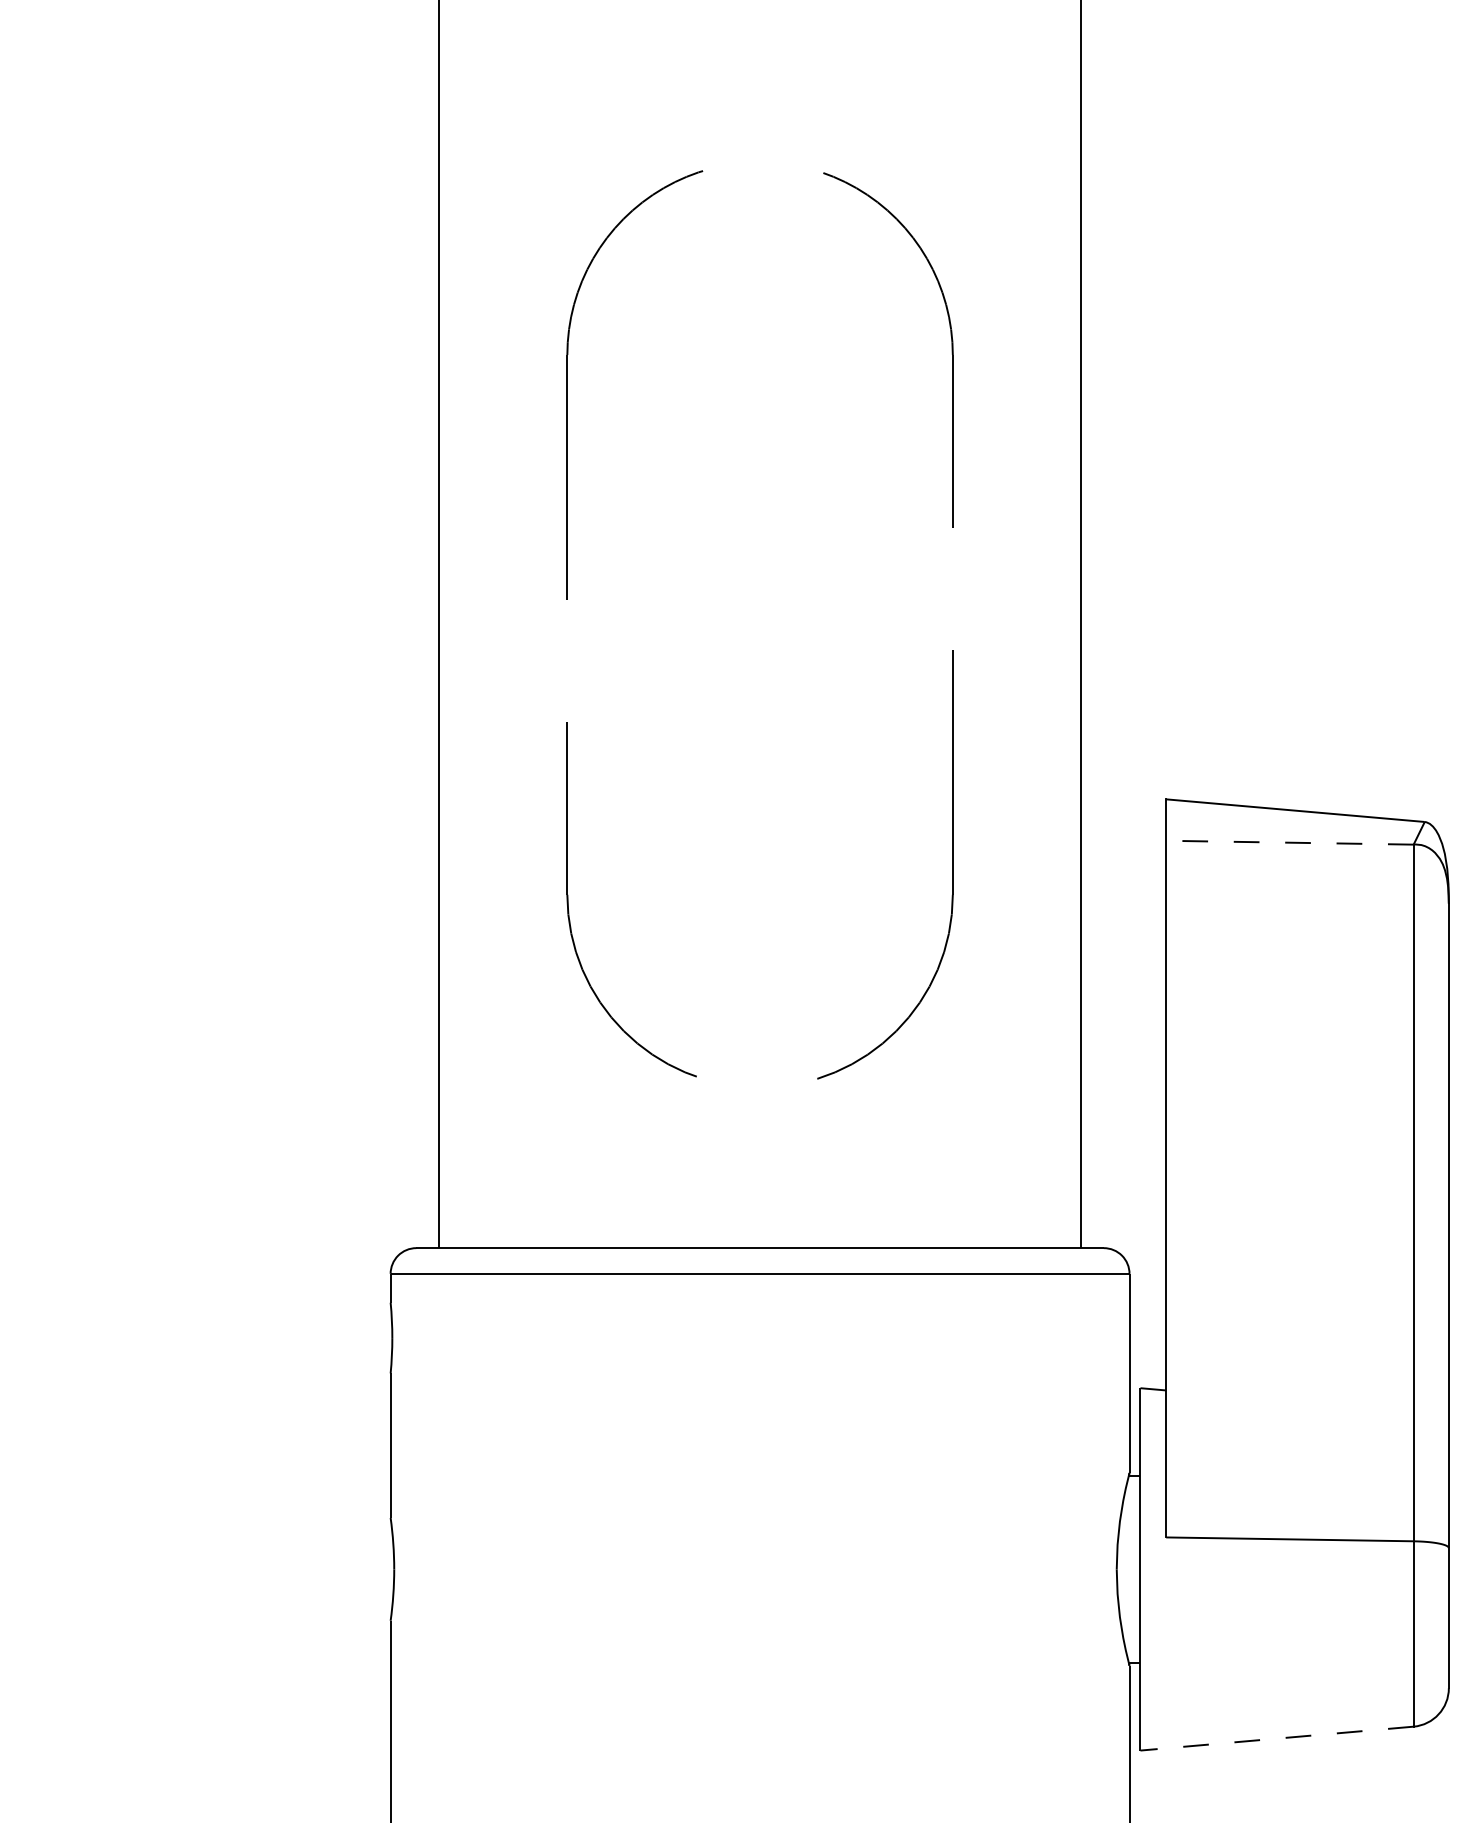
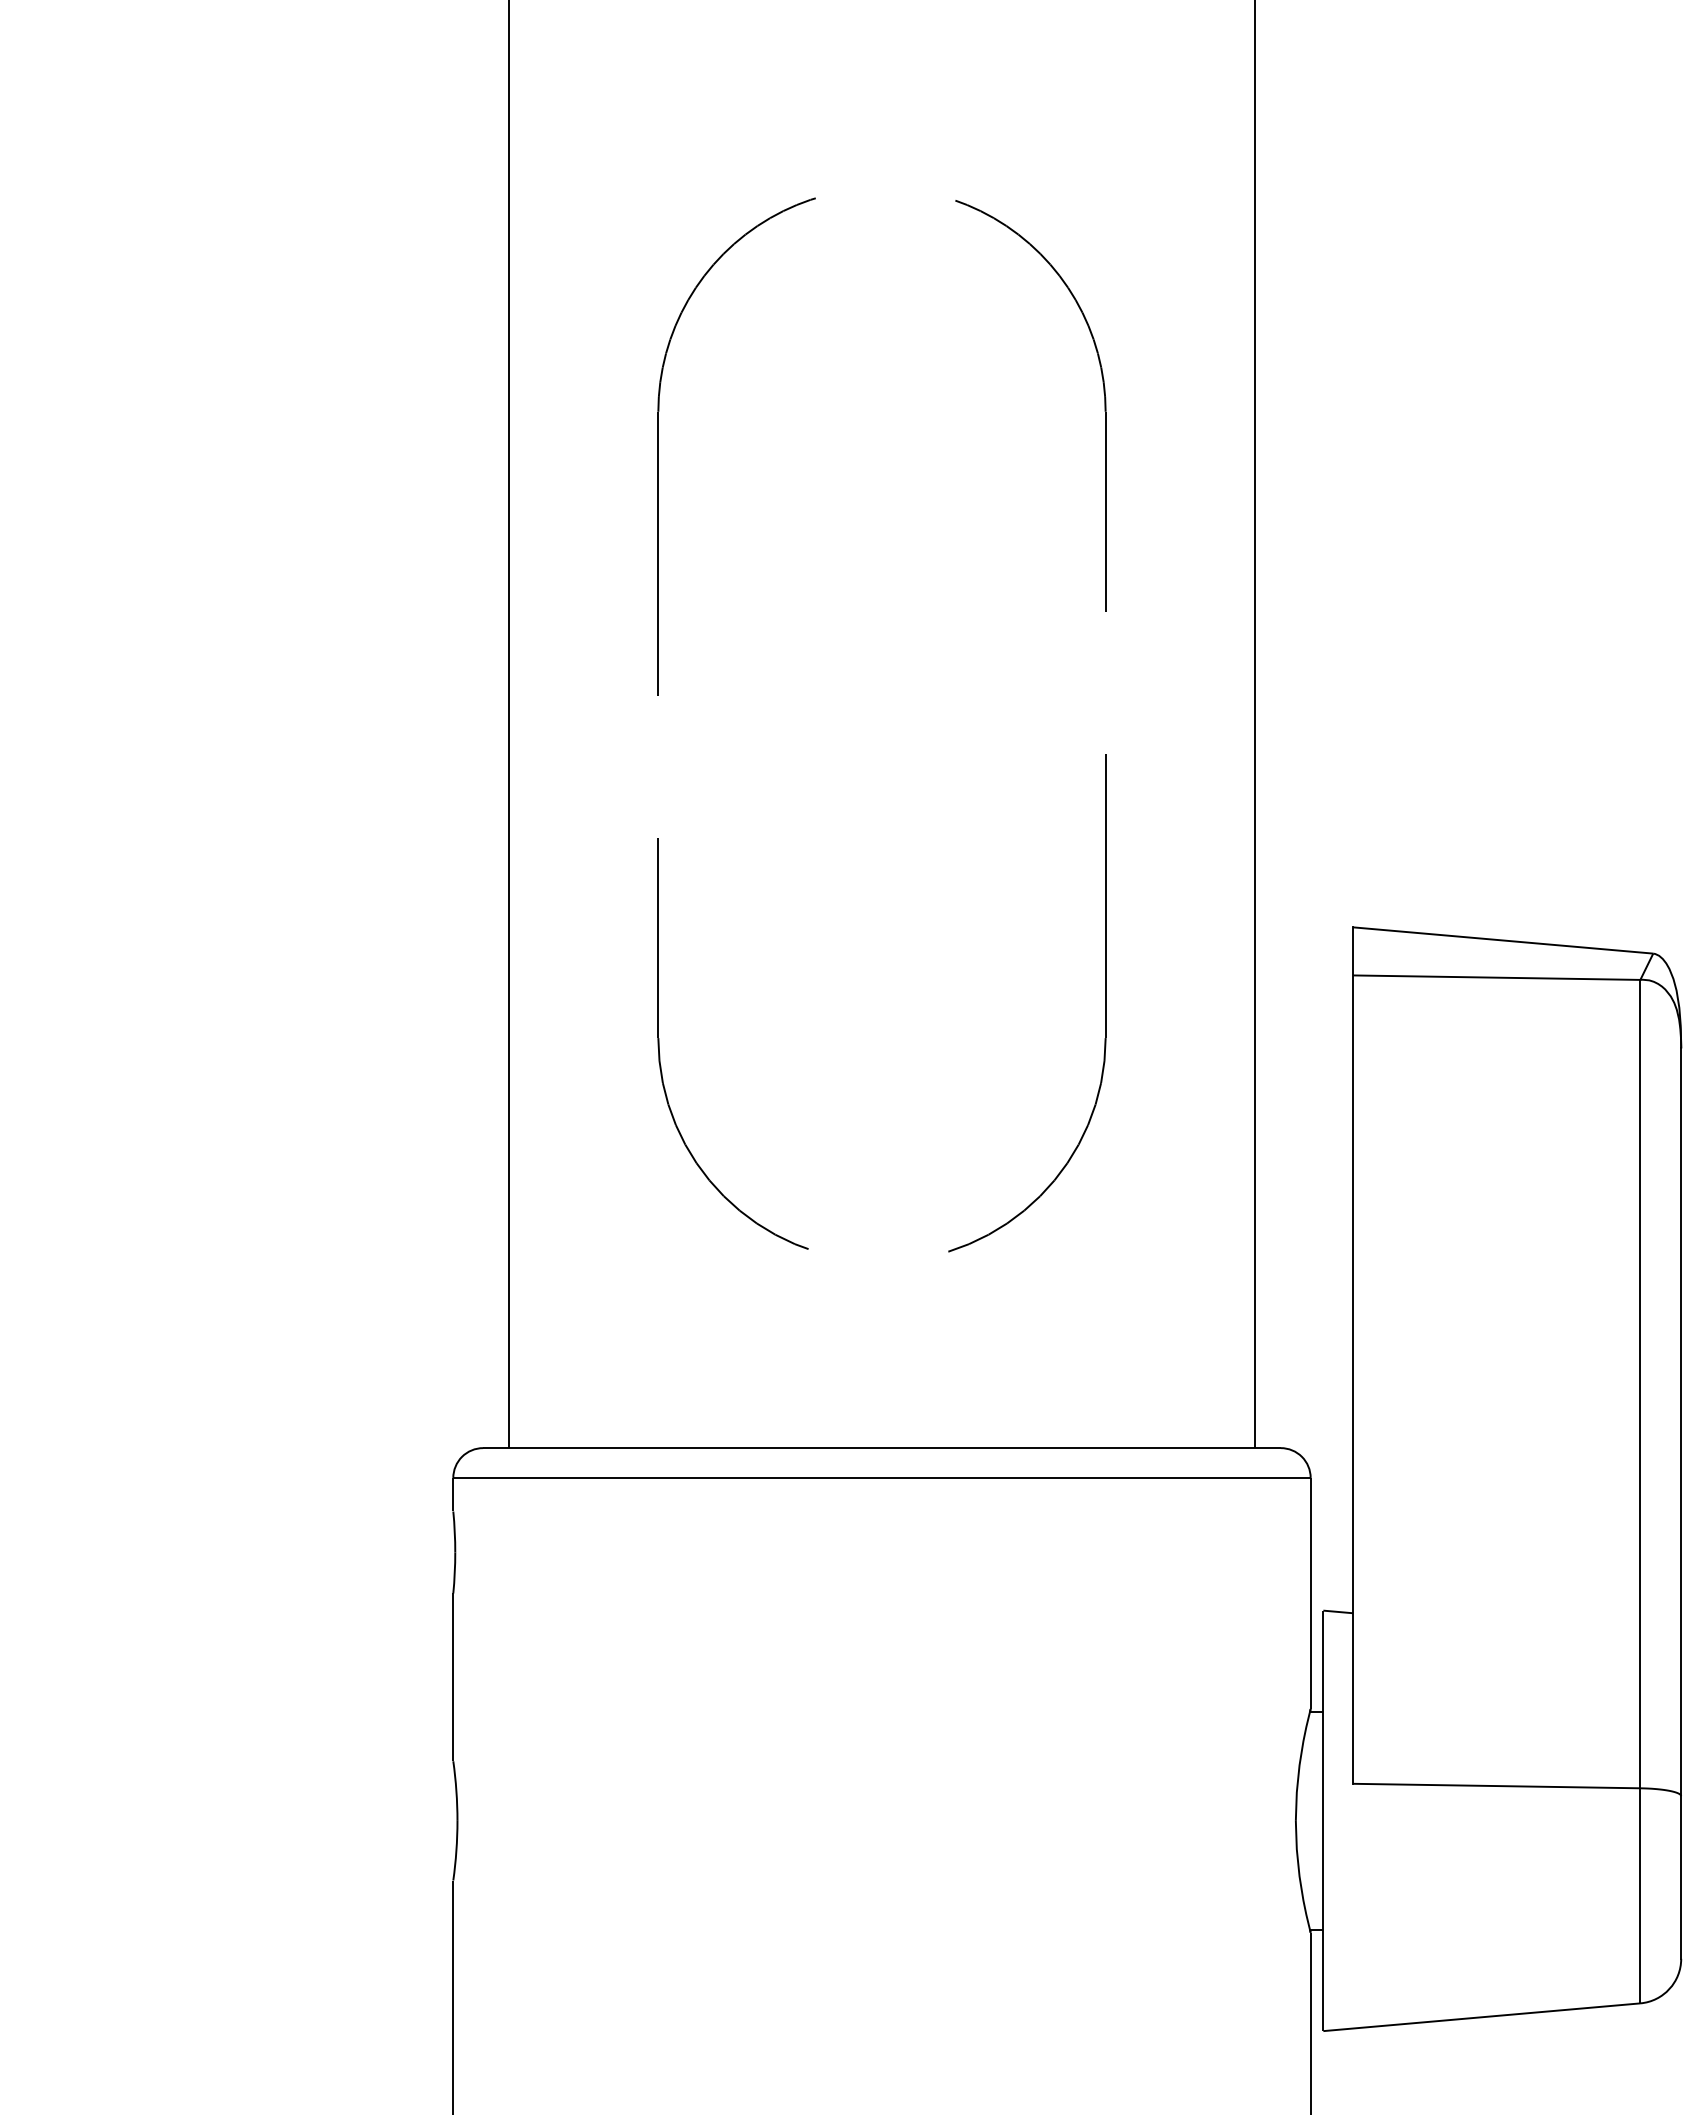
line: (1289, 842) -> (1496, 977), dashed -> solid
line: (1276, 1738) -> (1481, 2017), dashed -> solid

